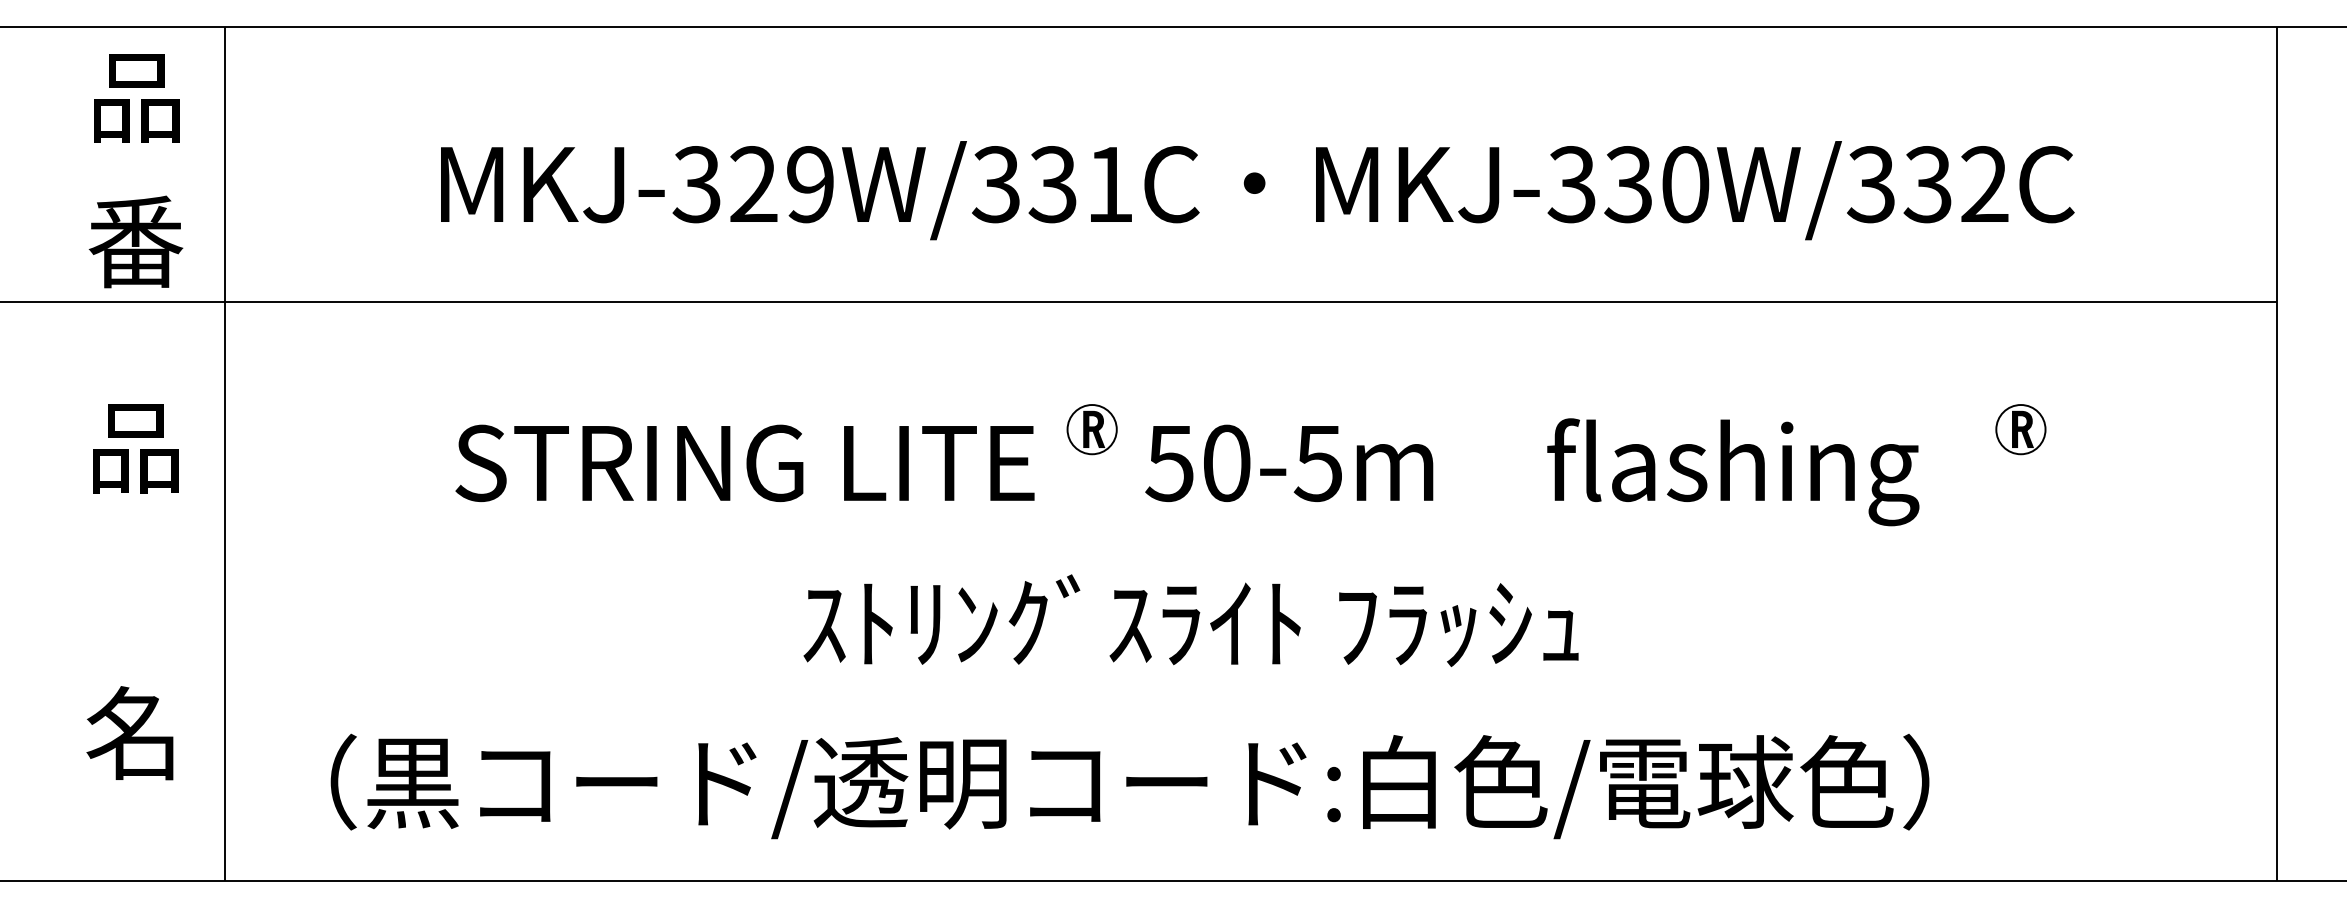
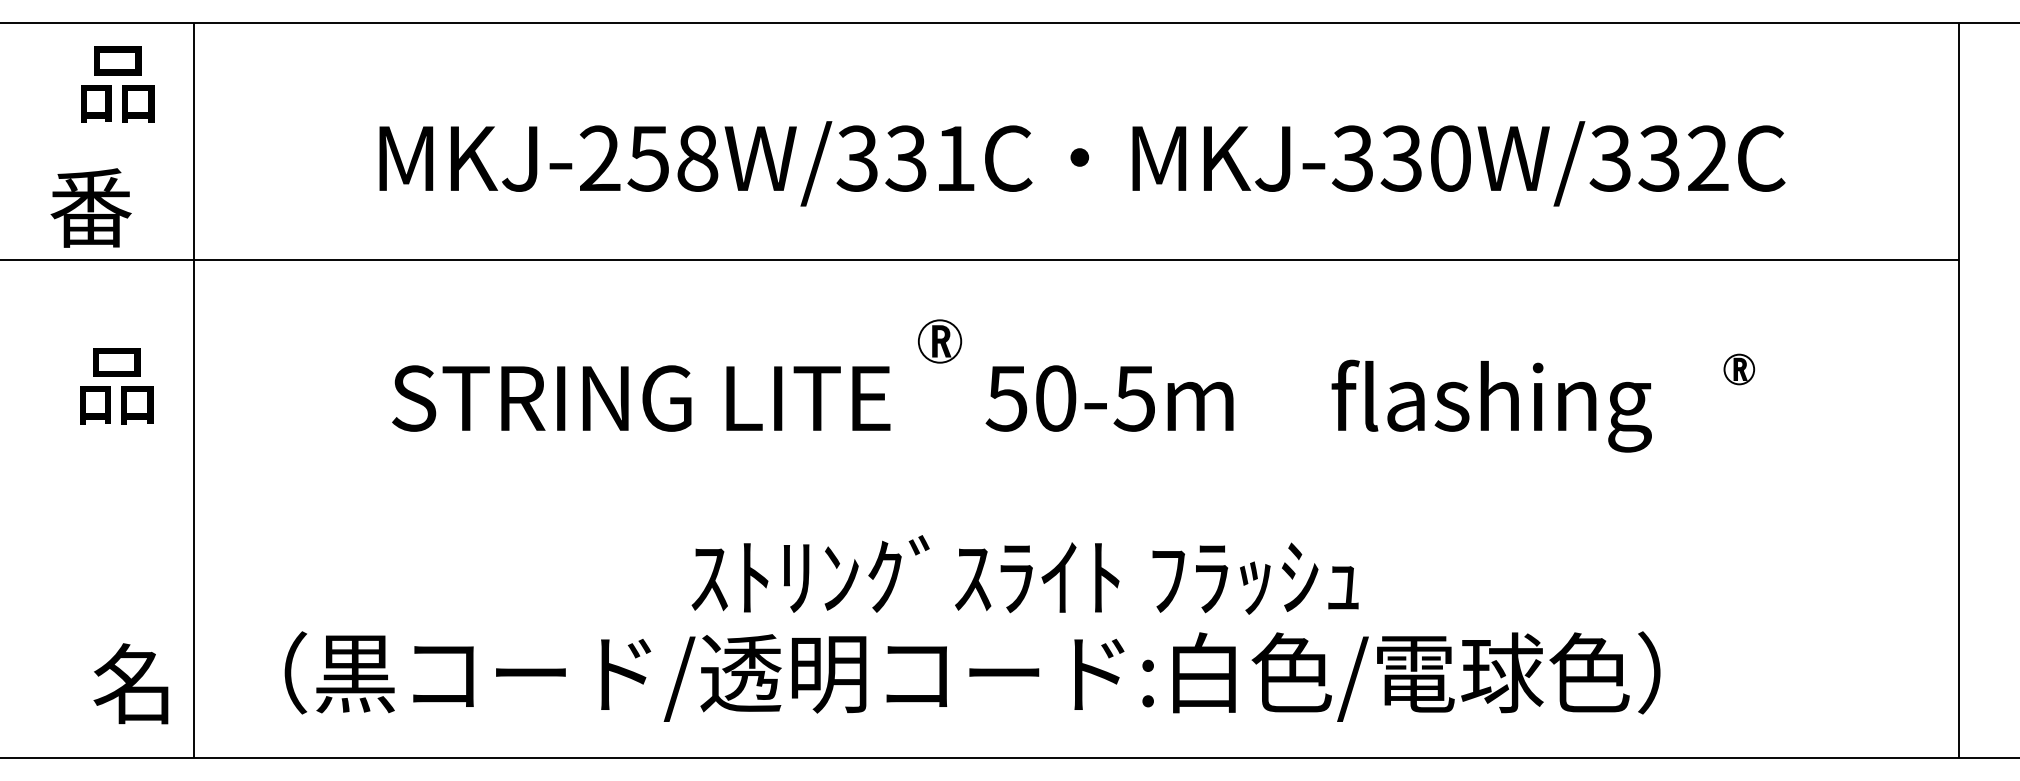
text: (753, 184) -> (648, 158), MKJ-329W/331C -> MKJ-258W/331C
part: (135, 241) -> (90, 207), moved
part: (1092, 429) -> (940, 341), moved
part: (2021, 429) -> (1739, 369), size x0.7
text: (1190, 620) -> (1024, 574), moved
part: (129, 732) -> (130, 683), moved

